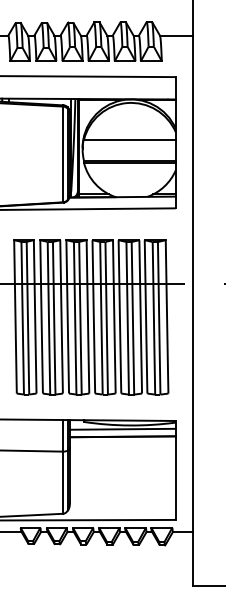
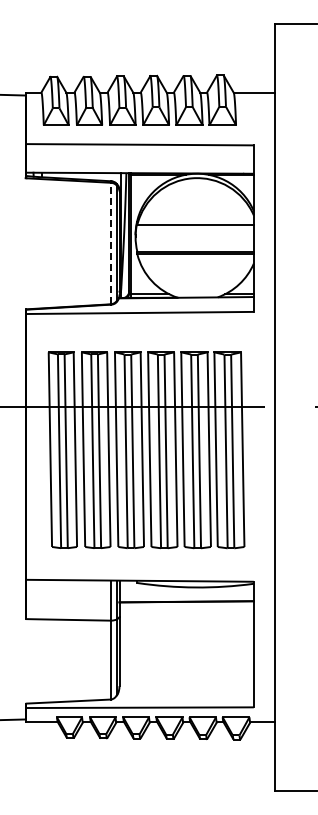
line: (62, 154) -> (110, 243), solid -> dashed
line: (122, 428) -> (186, 591), removed

